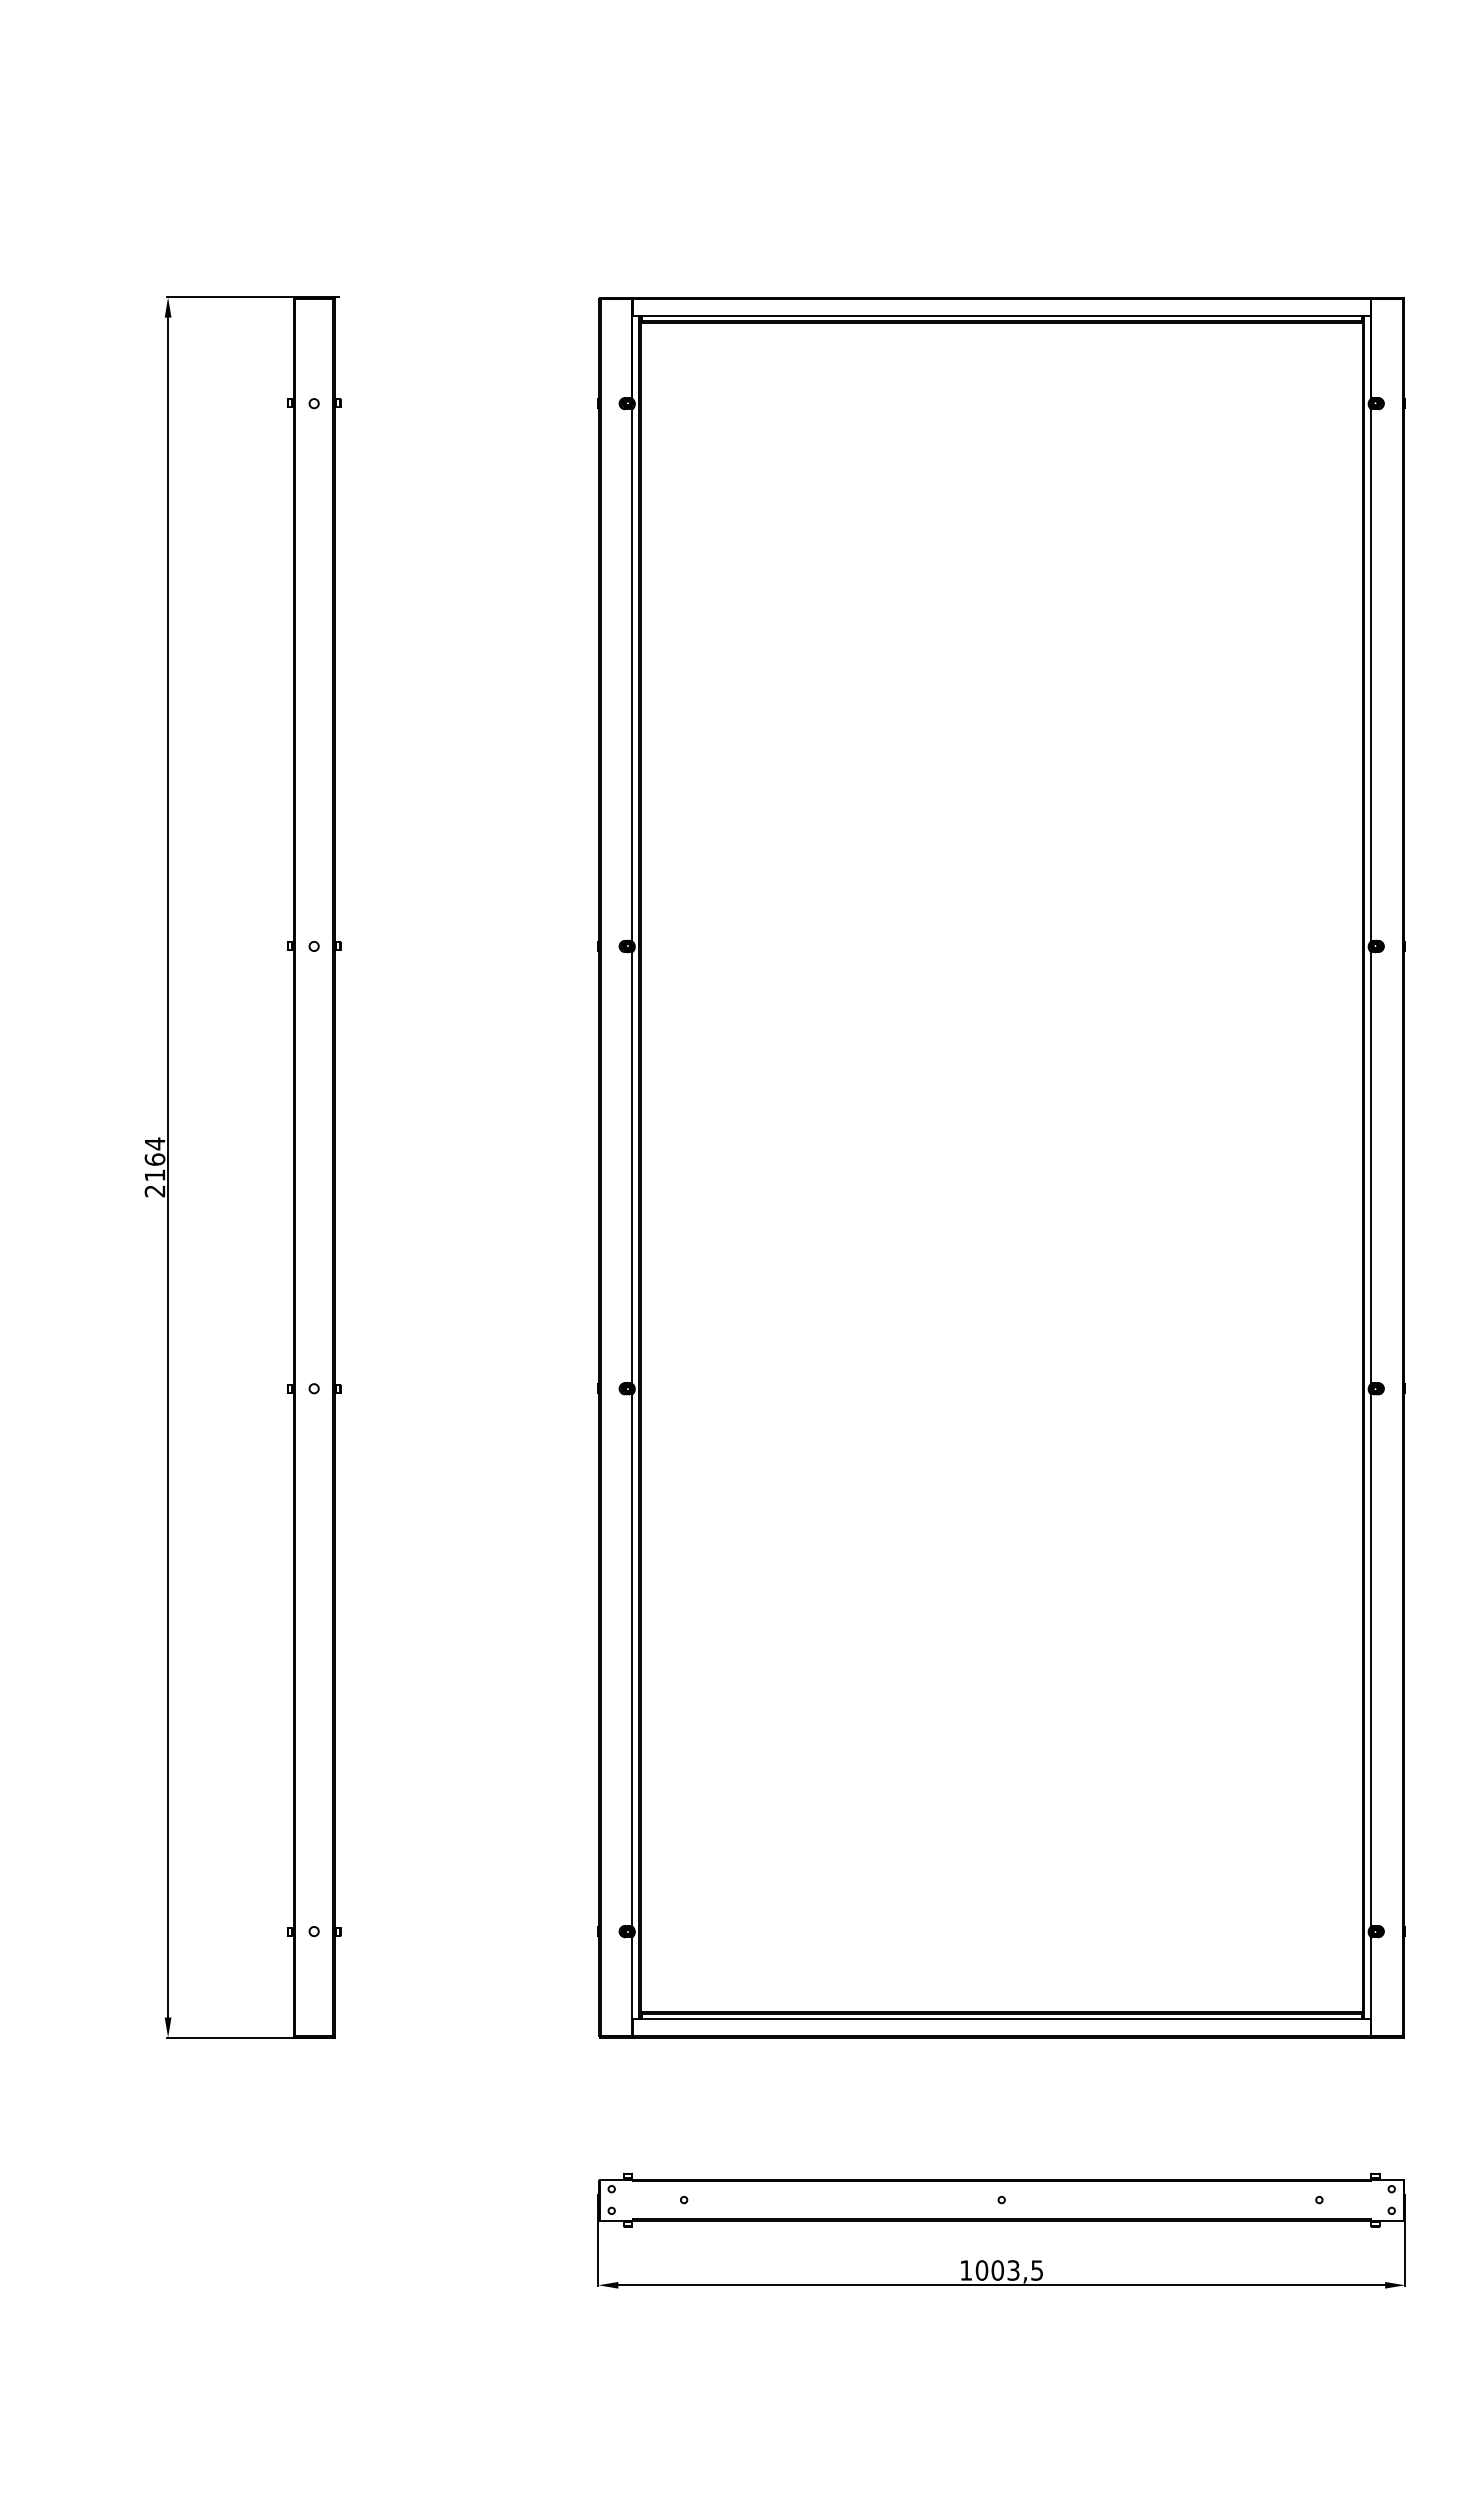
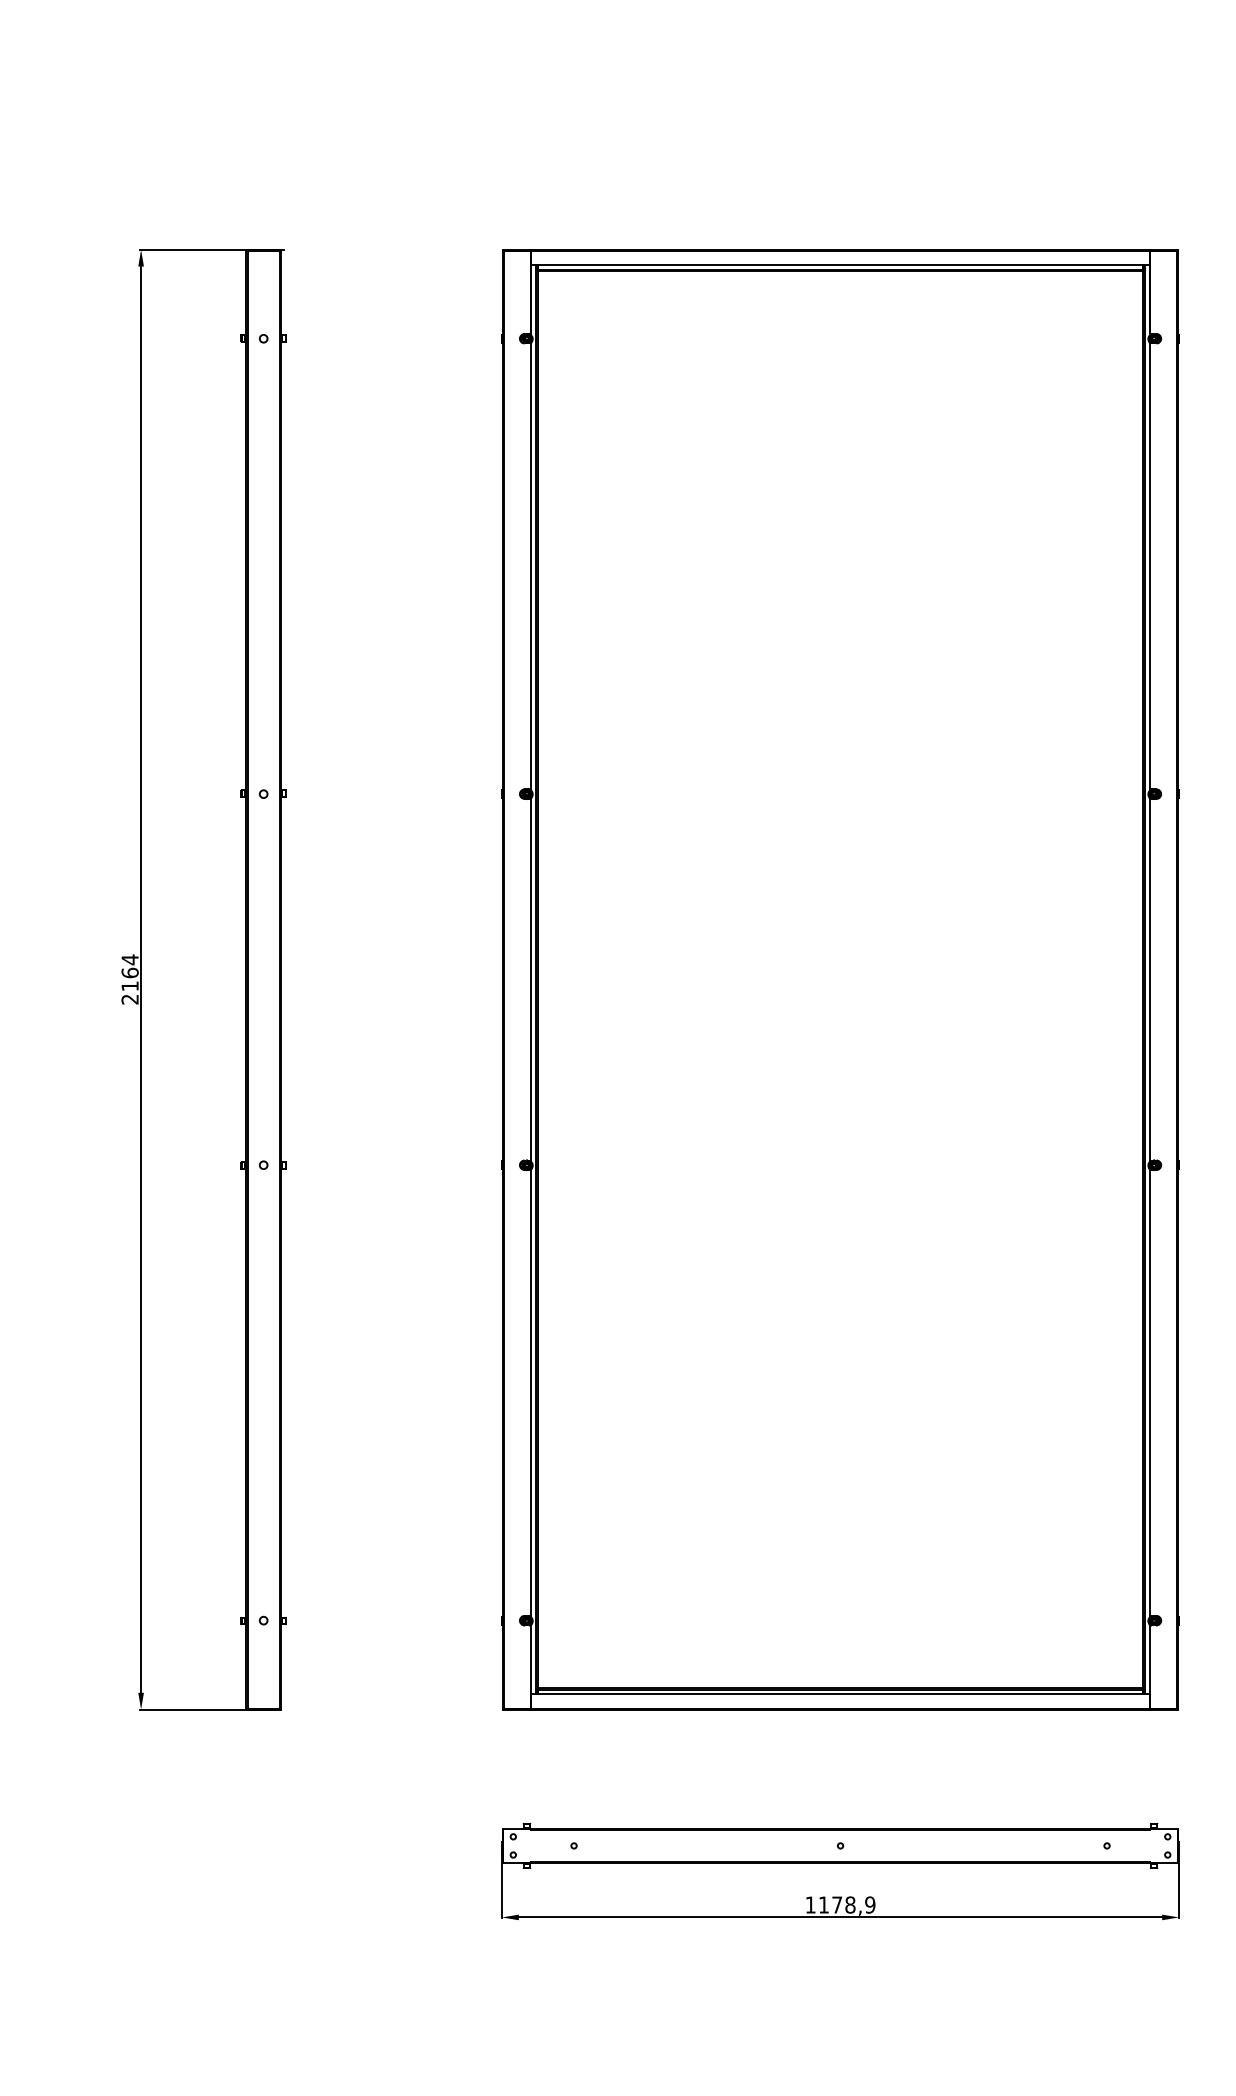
text: (1009, 2270) -> (847, 1905), 1003,5 -> 1178,9

